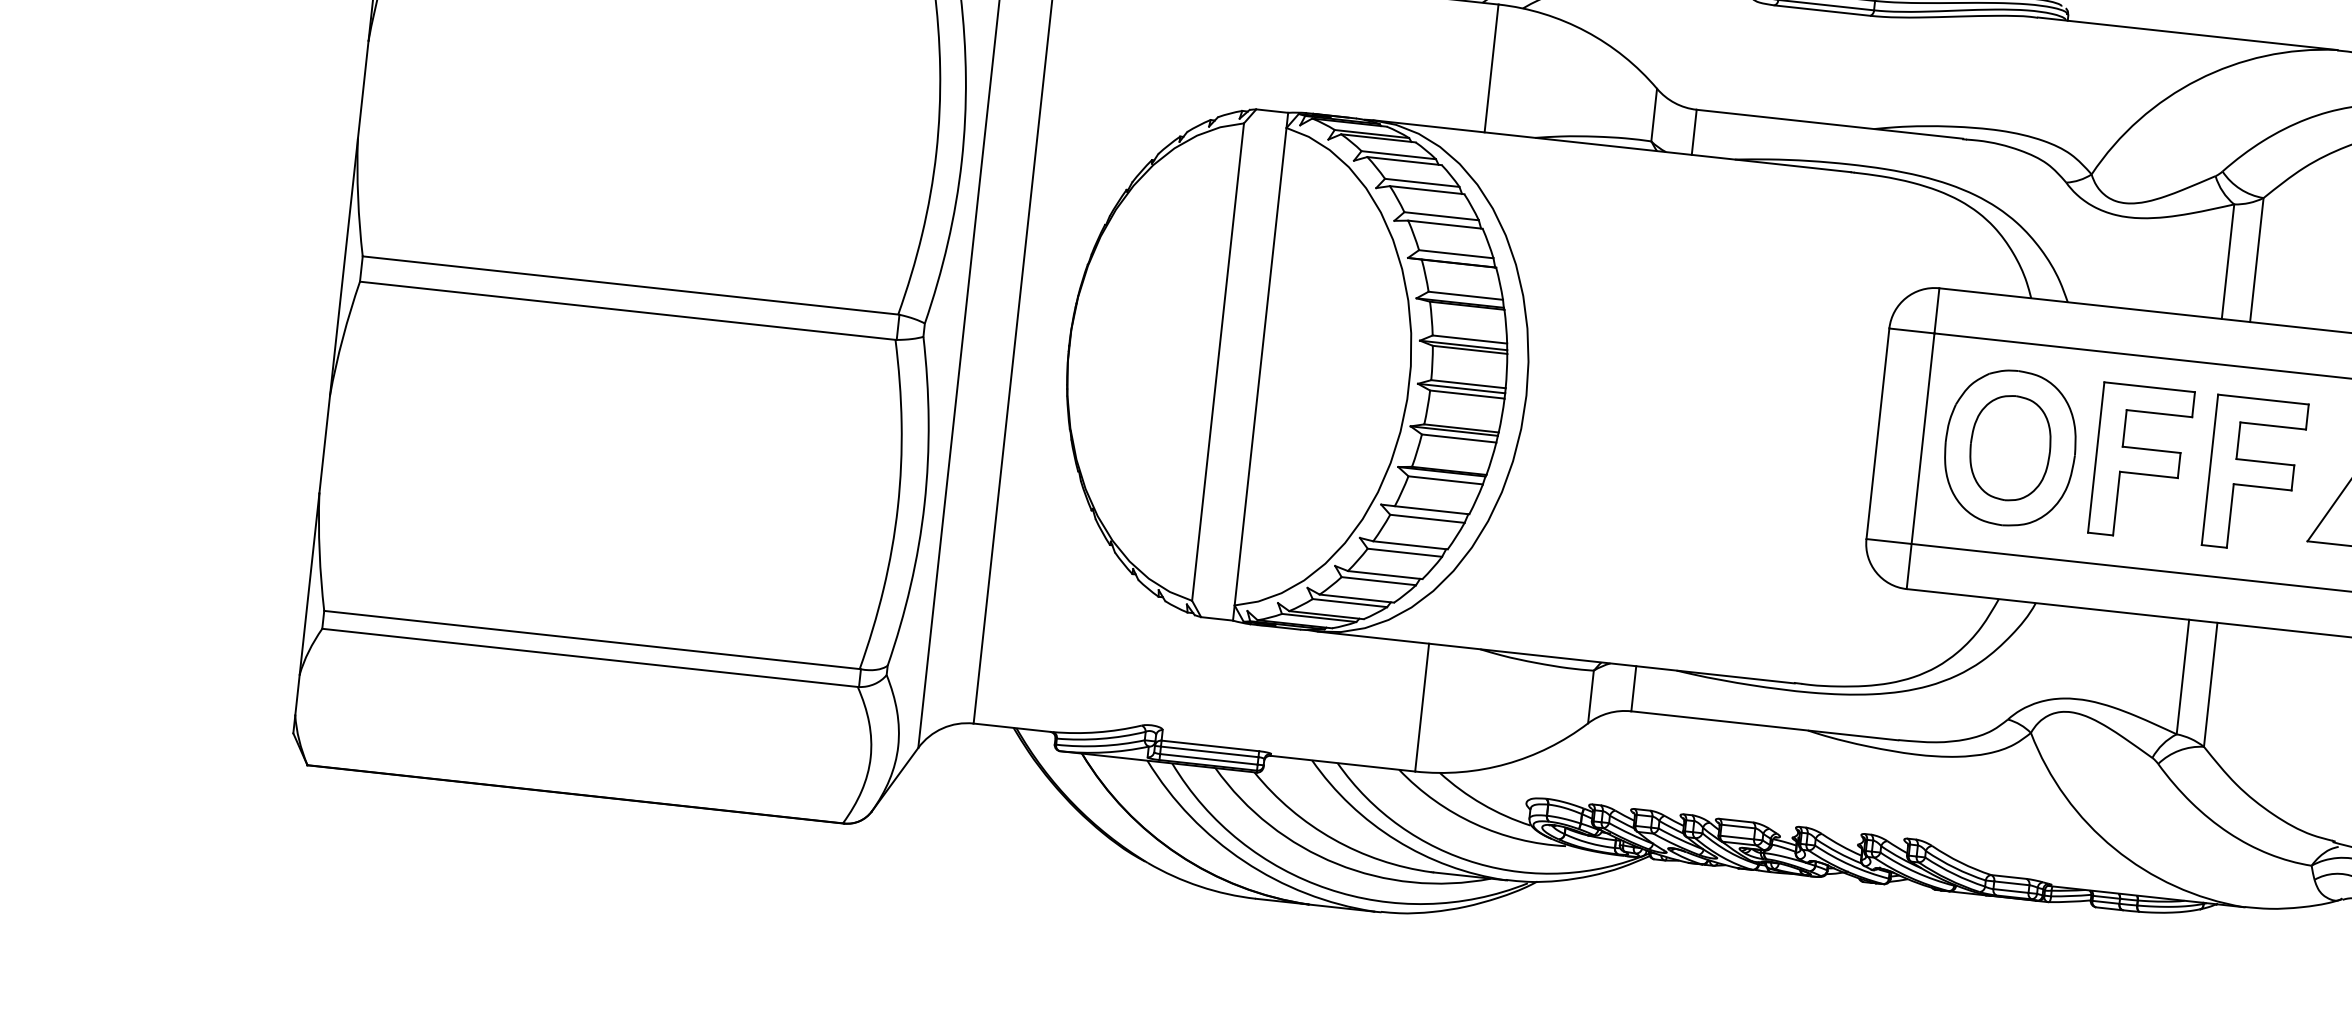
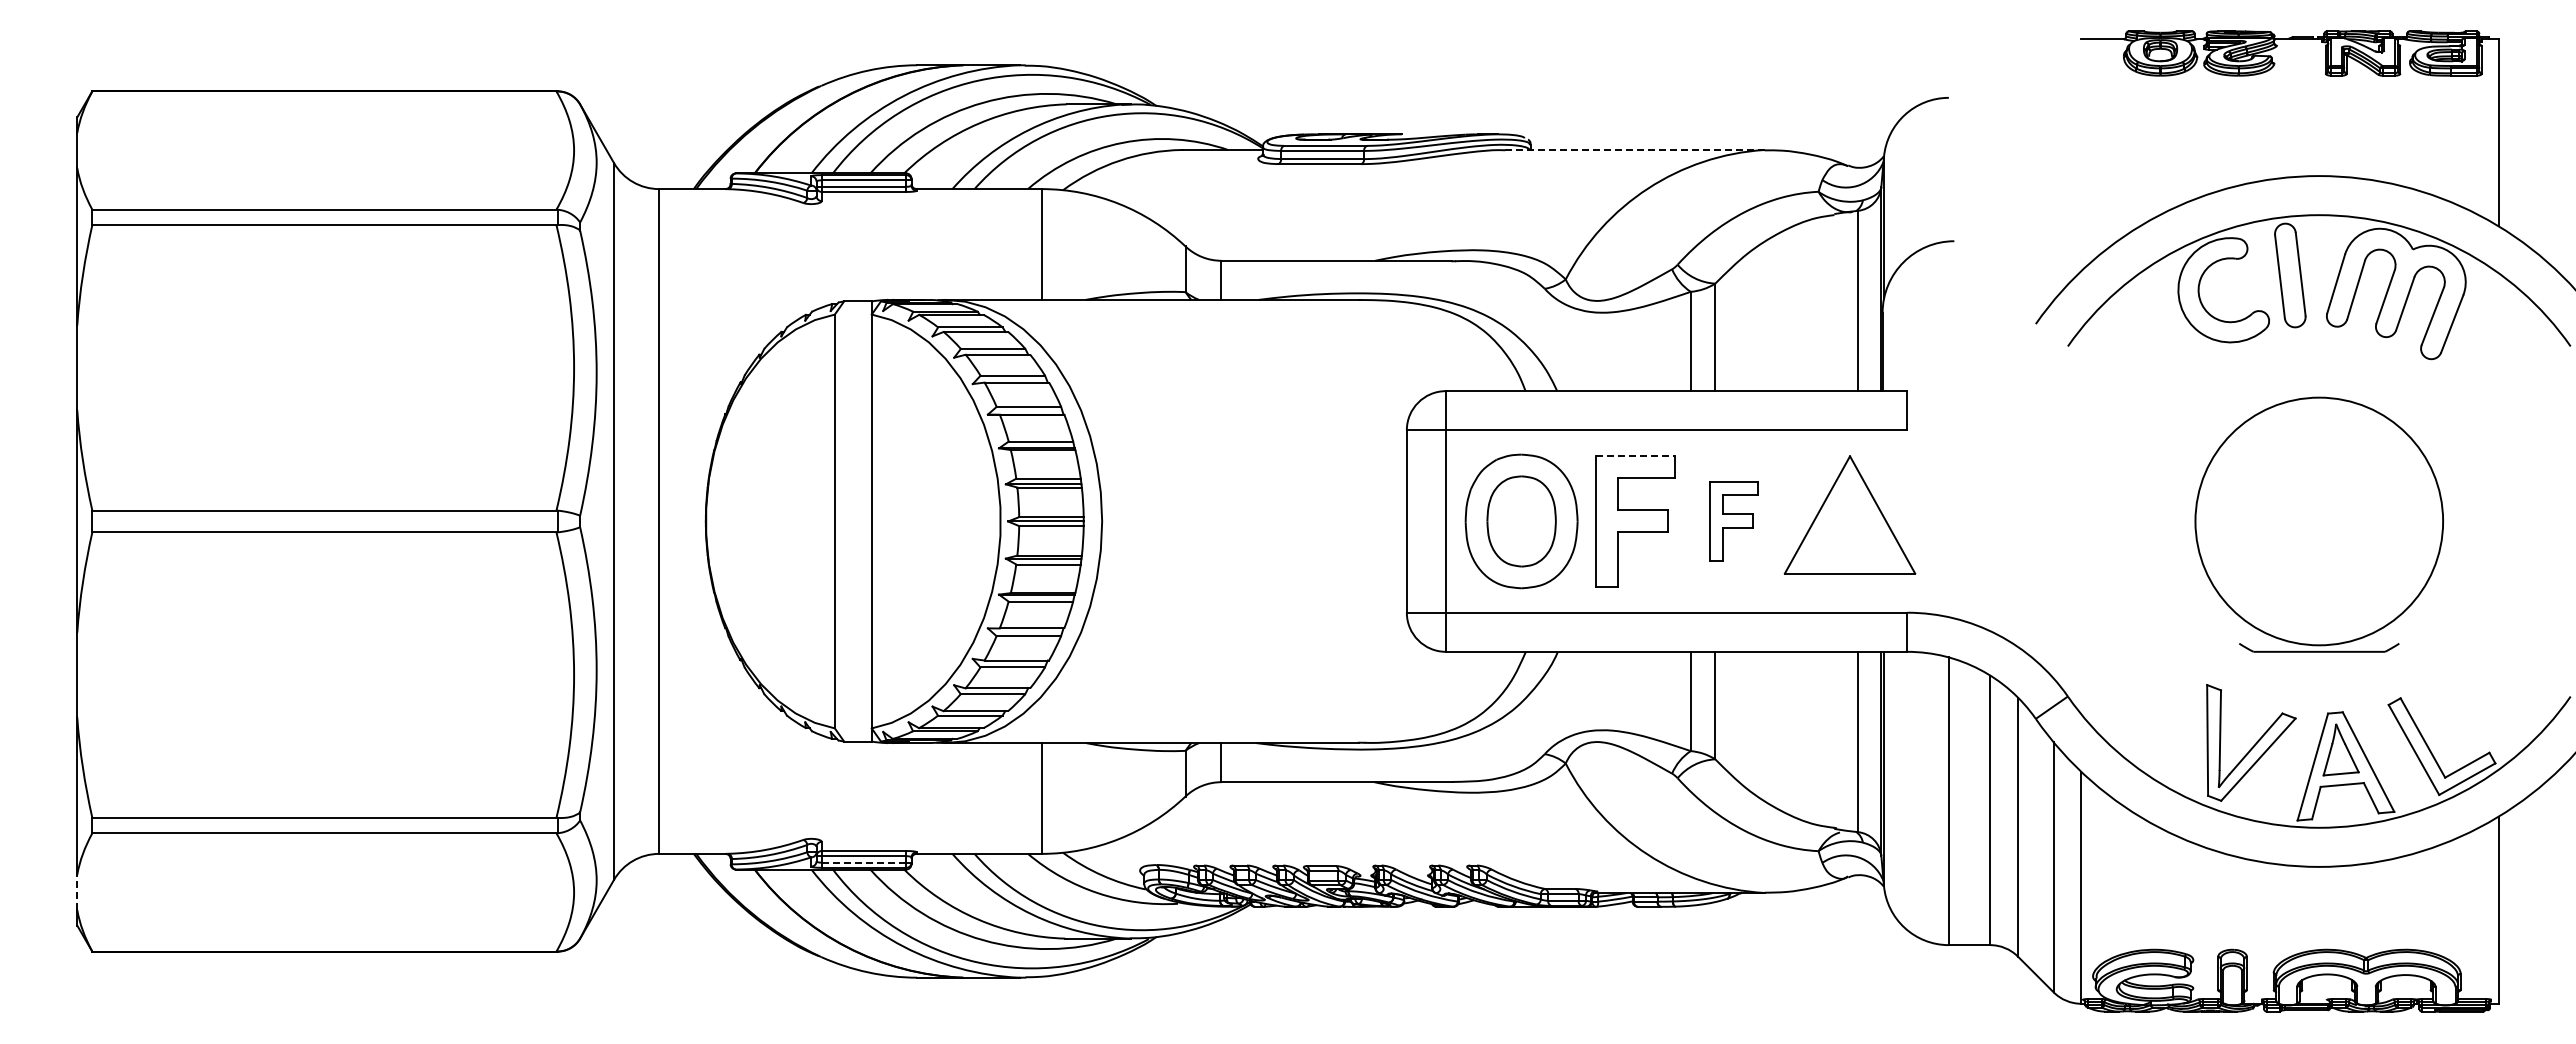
line: (2188, 33) -> (1635, 149), solid -> dashed
line: (2149, 387) -> (1635, 456), solid -> dashed
part: (2254, 474) -> (1733, 521), size x0.6
line: (297, 695) -> (77, 892), solid -> dashed
line: (1209, 759) -> (864, 862), solid -> dashed

